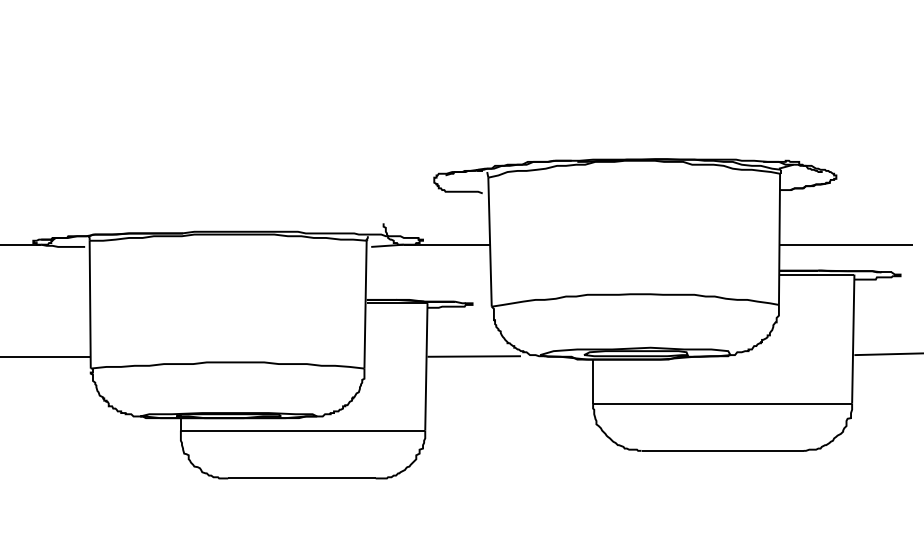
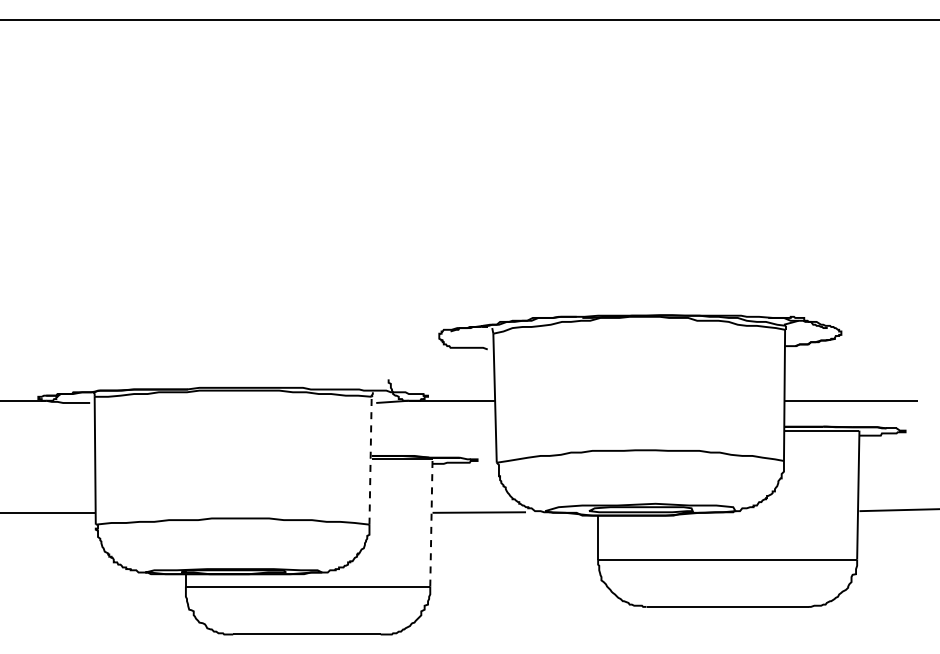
line: (365, 304) -> (370, 460), solid -> dashed
line: (426, 366) -> (431, 522), solid -> dashed

